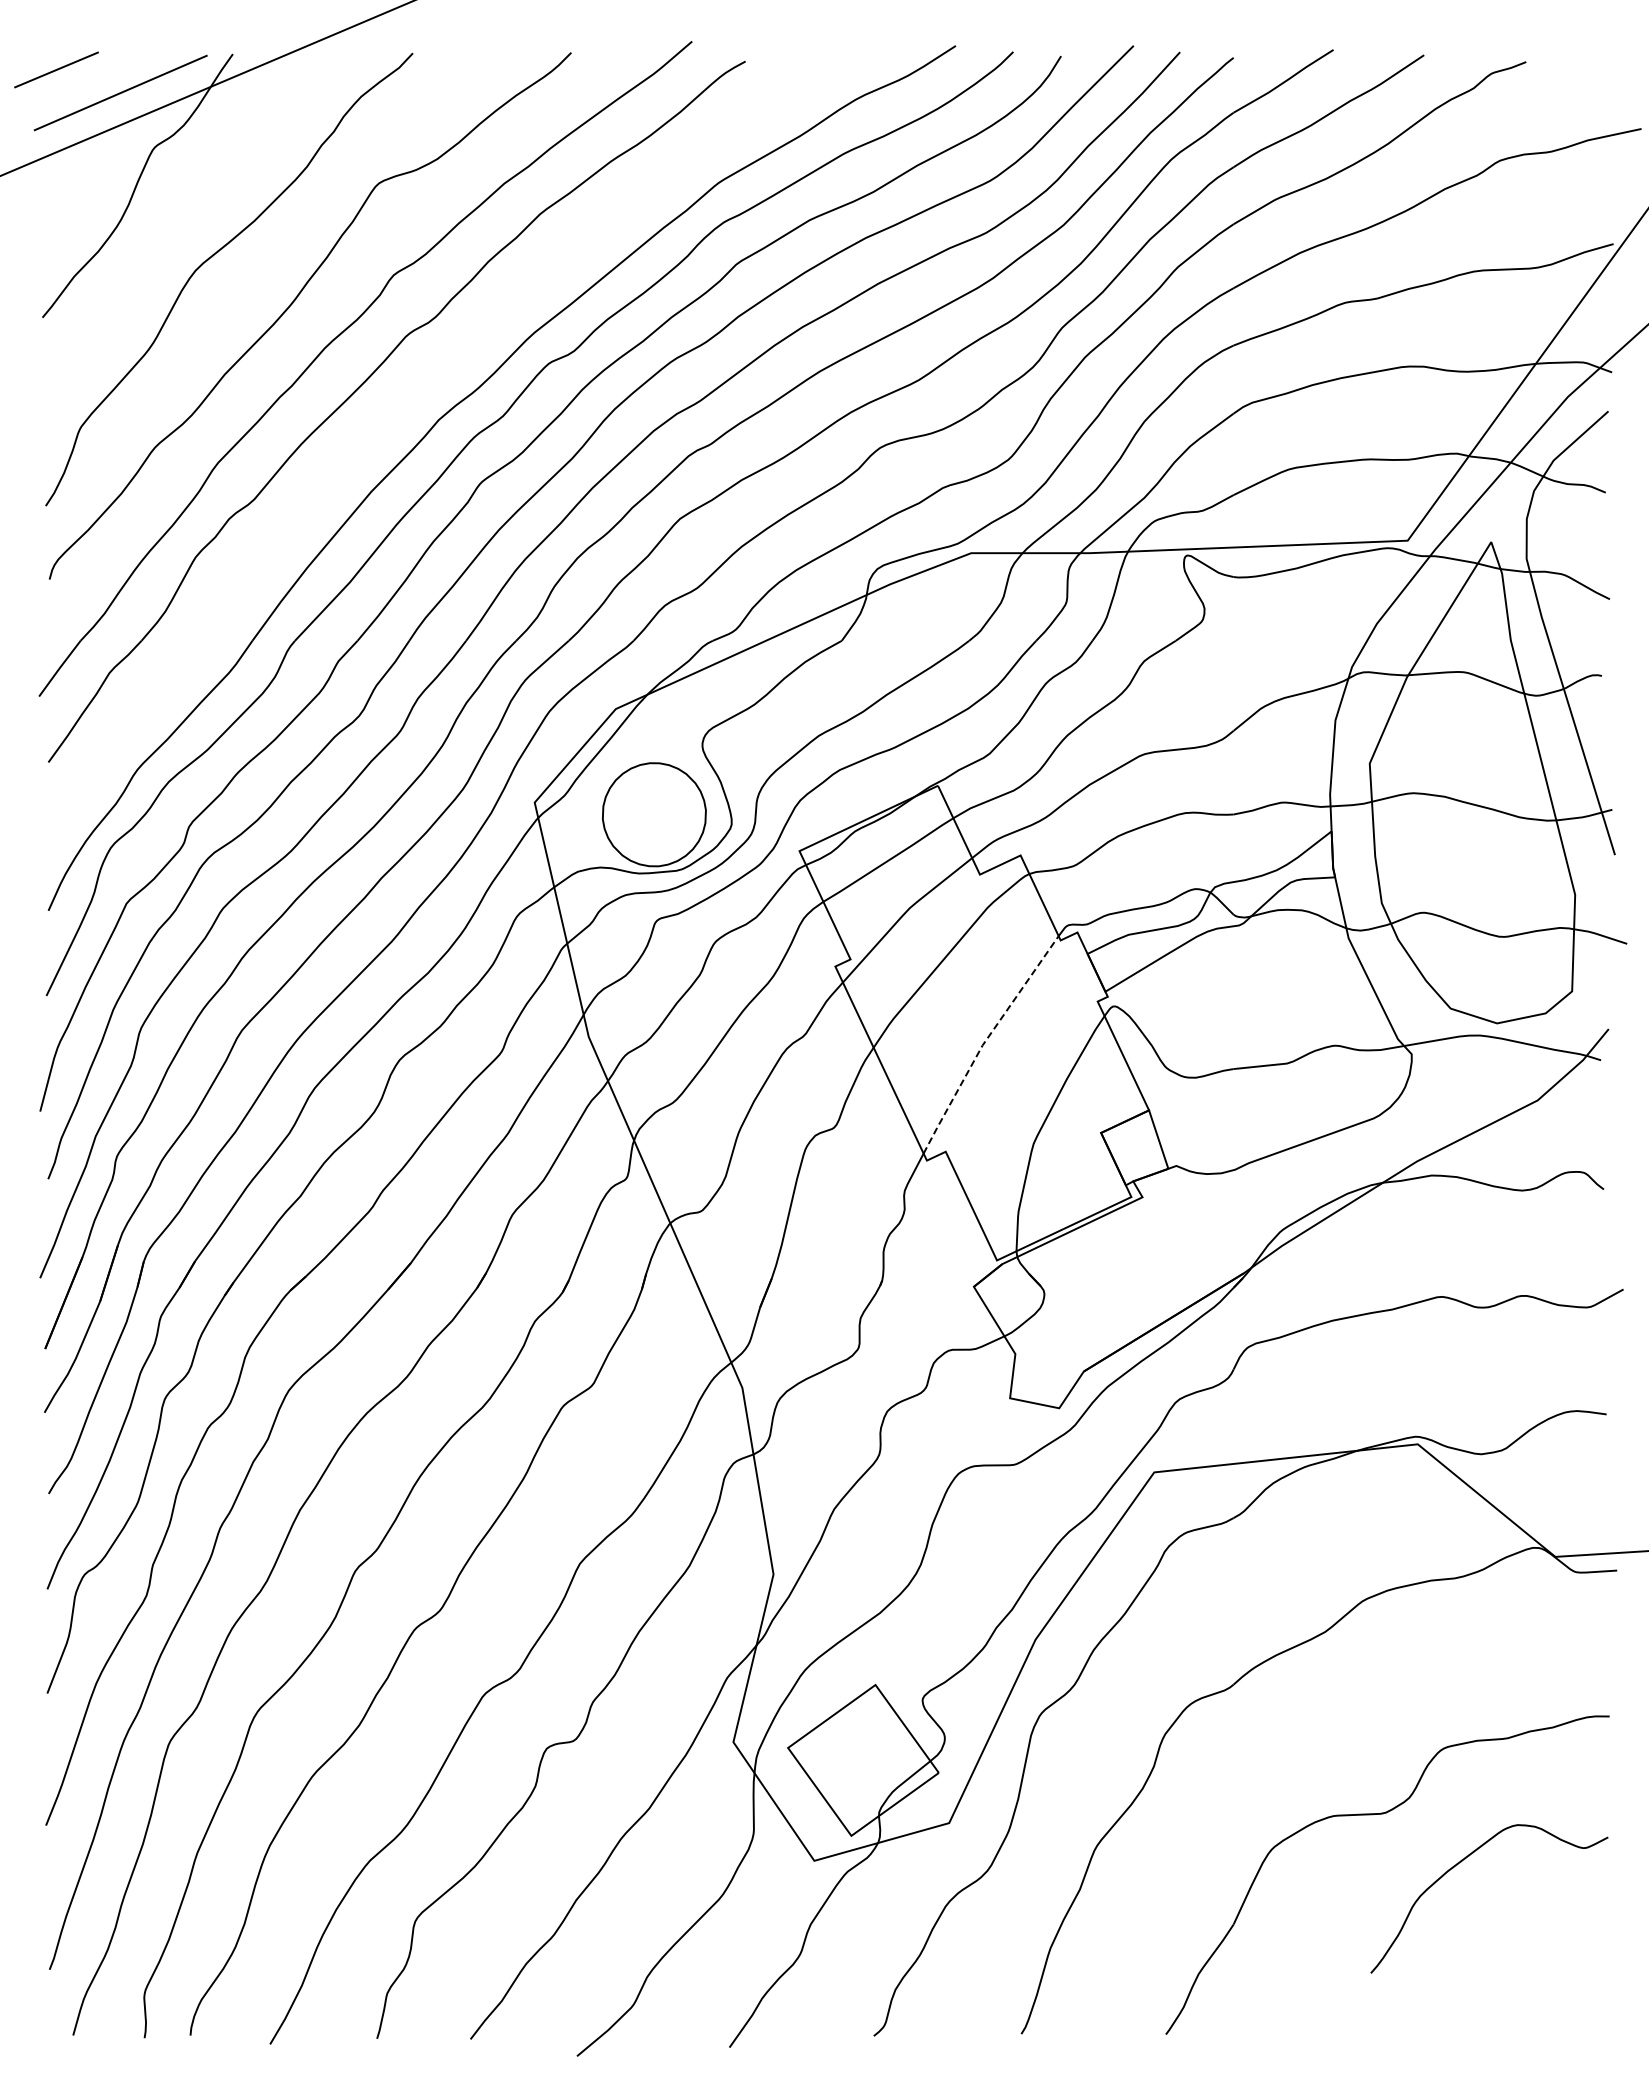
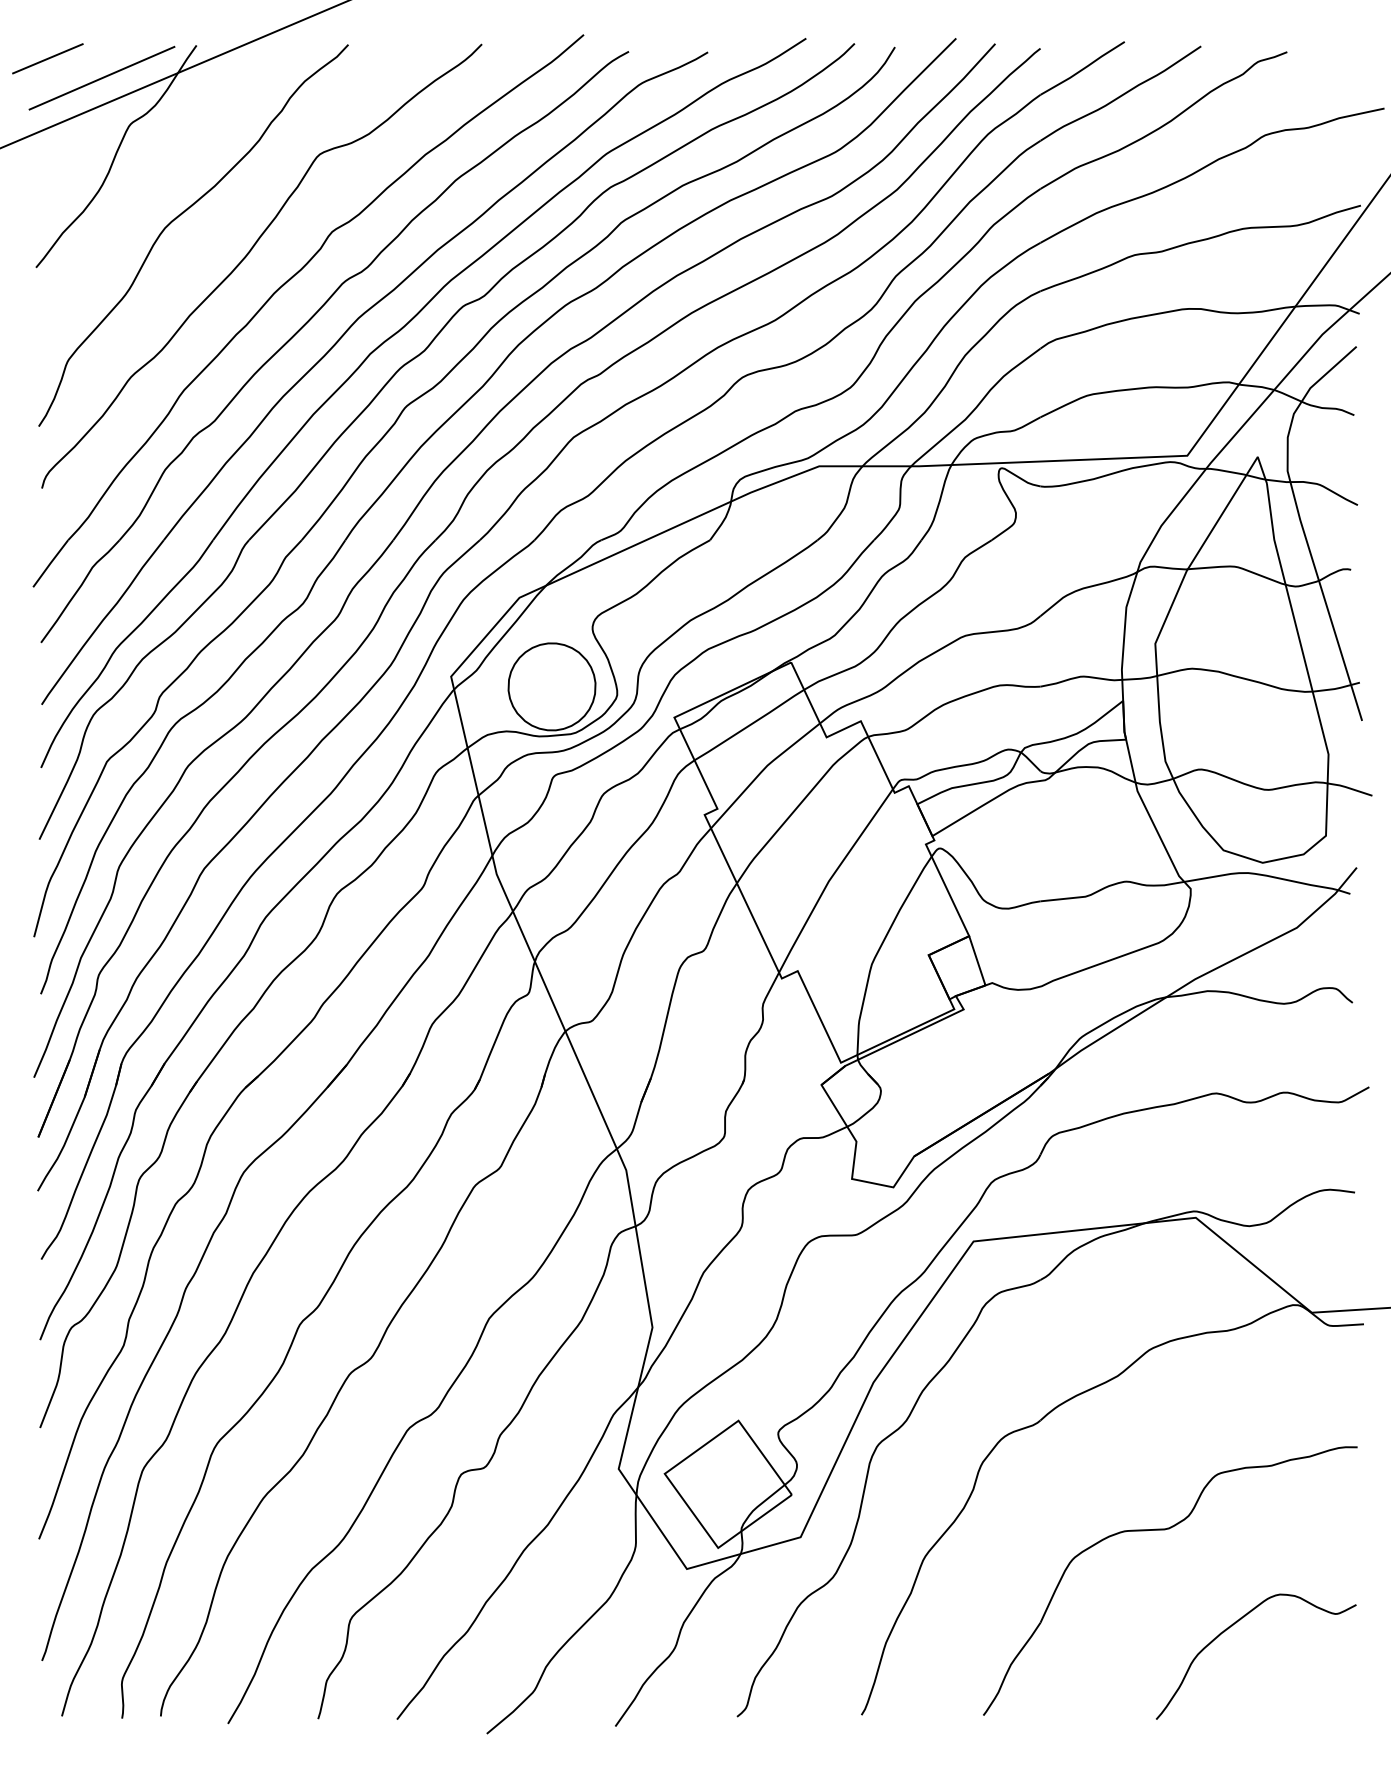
part: (401, 405) -> (338, 341), added
line: (984, 1042) -> (830, 878), dashed -> solid
curve: (1461, 1862) -> (1232, 1626), moved

